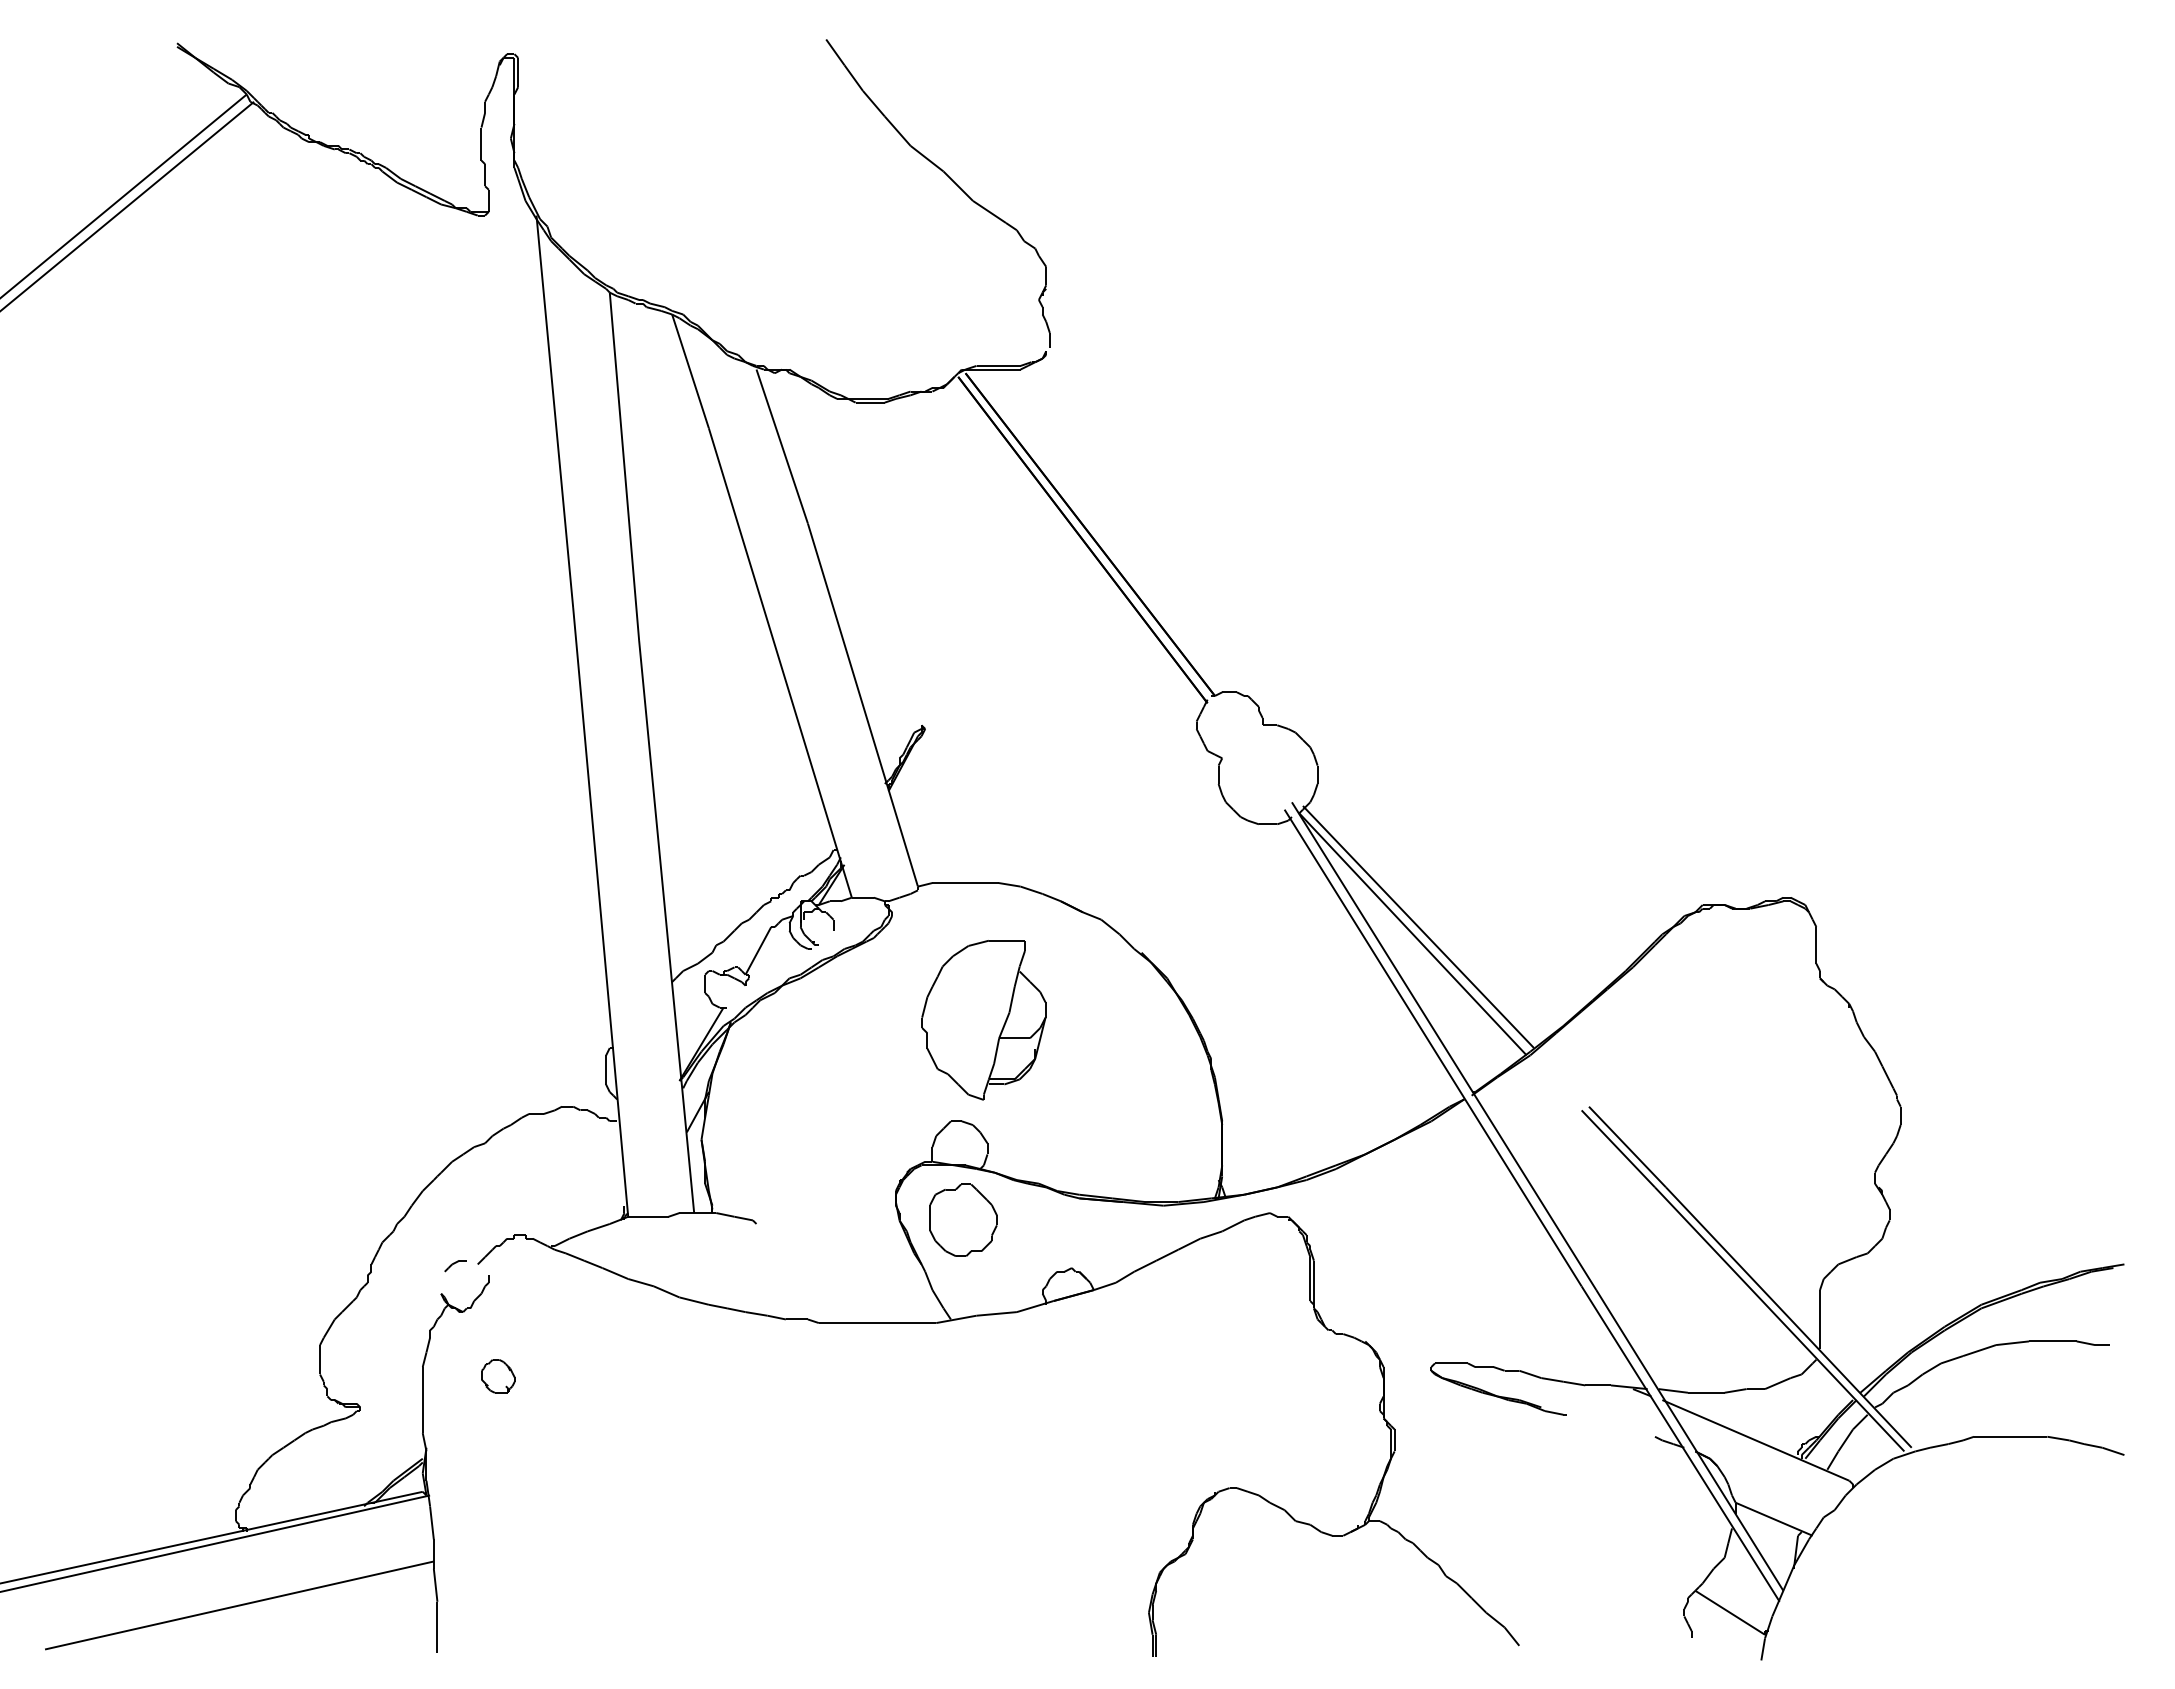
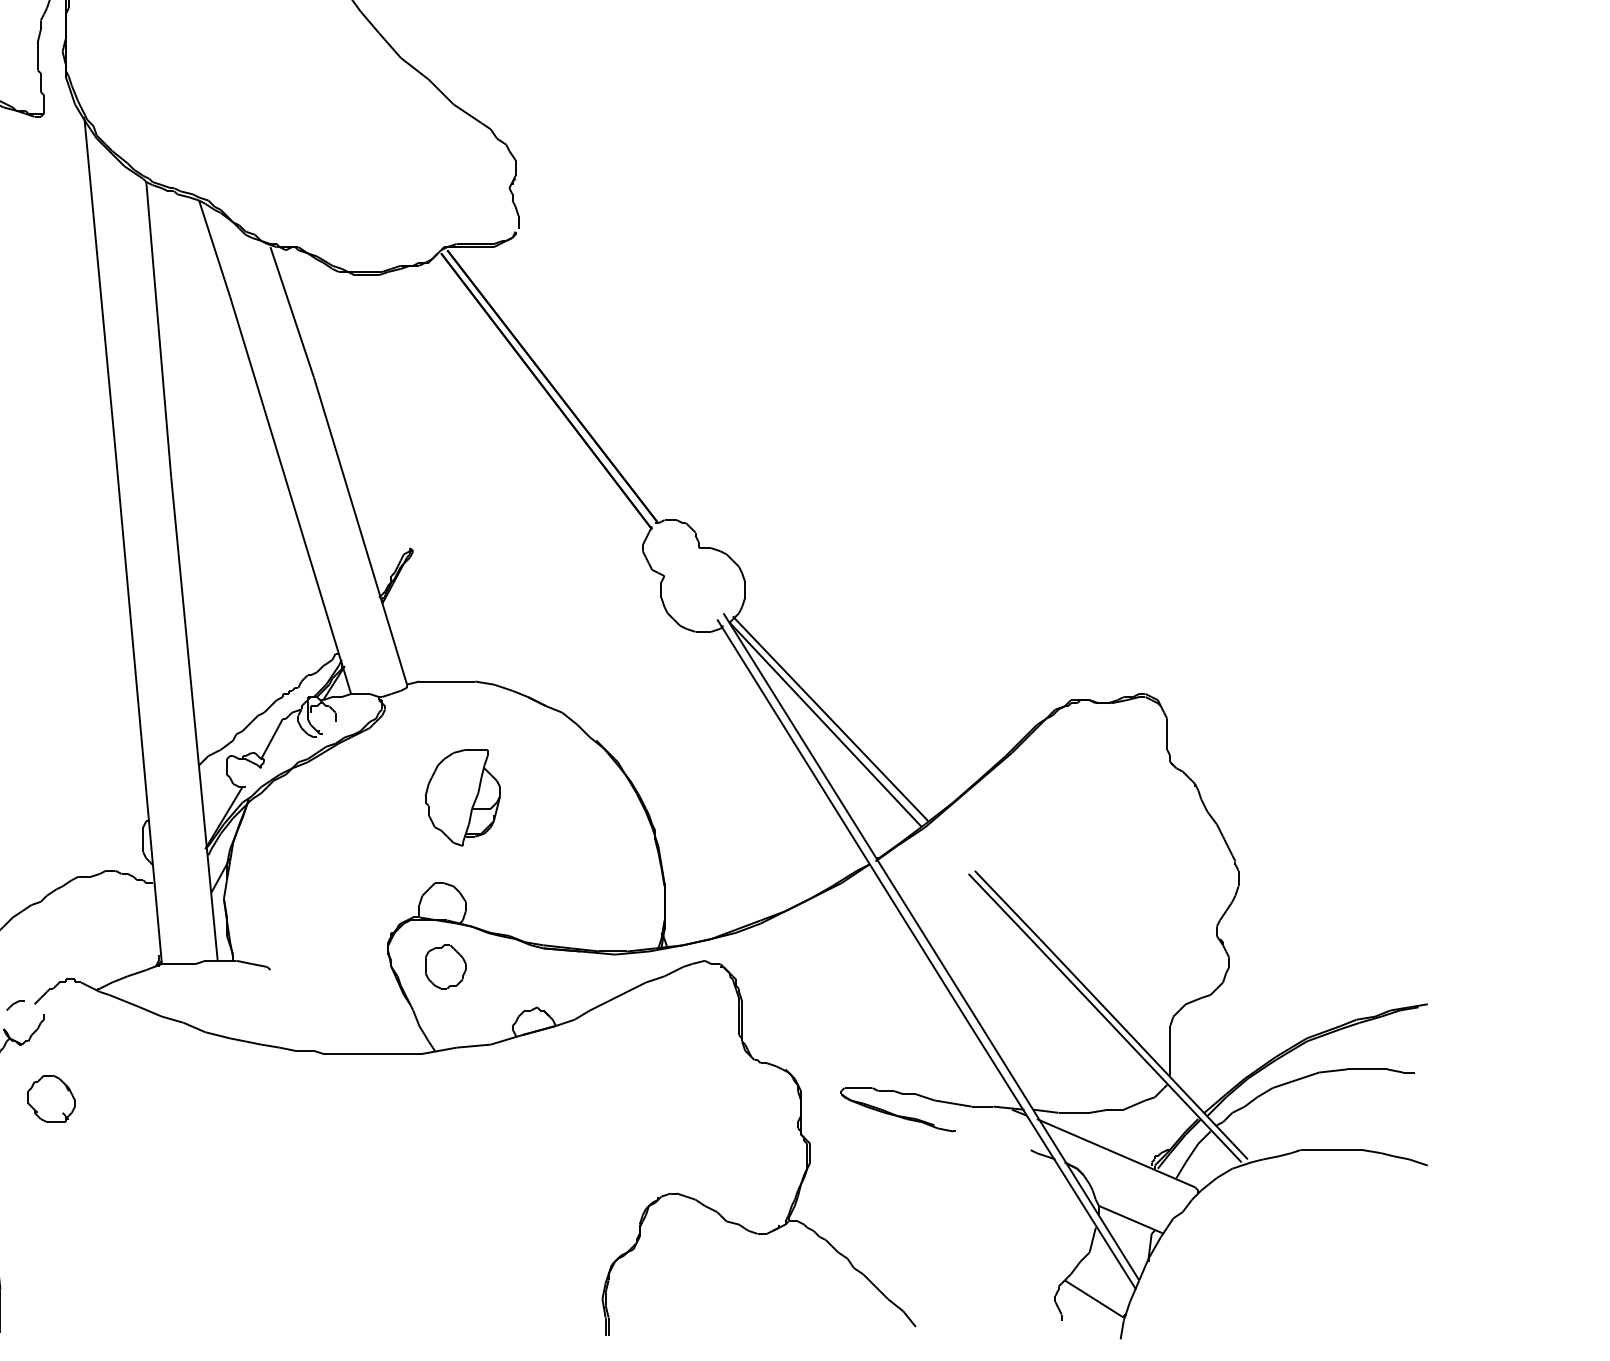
part: (983, 1020) -> (462, 797), size x0.71
part: (963, 1220) -> (445, 967), size x0.71
part: (498, 1376) -> (52, 1099), size x1.67

